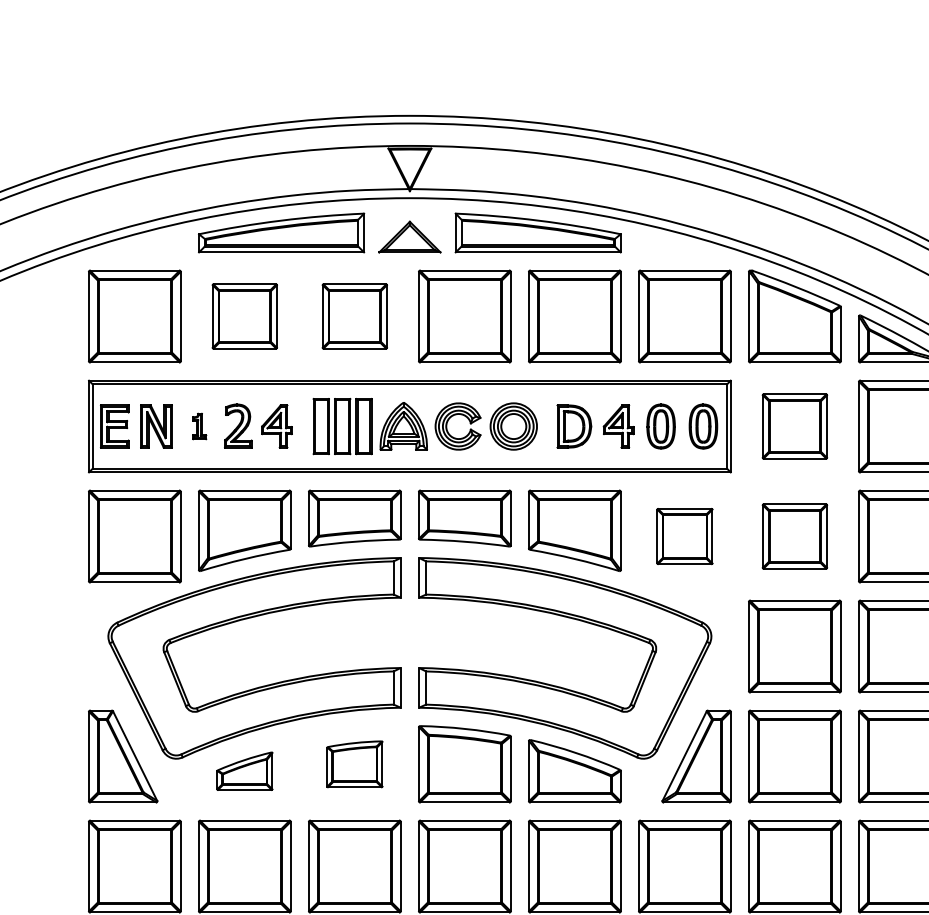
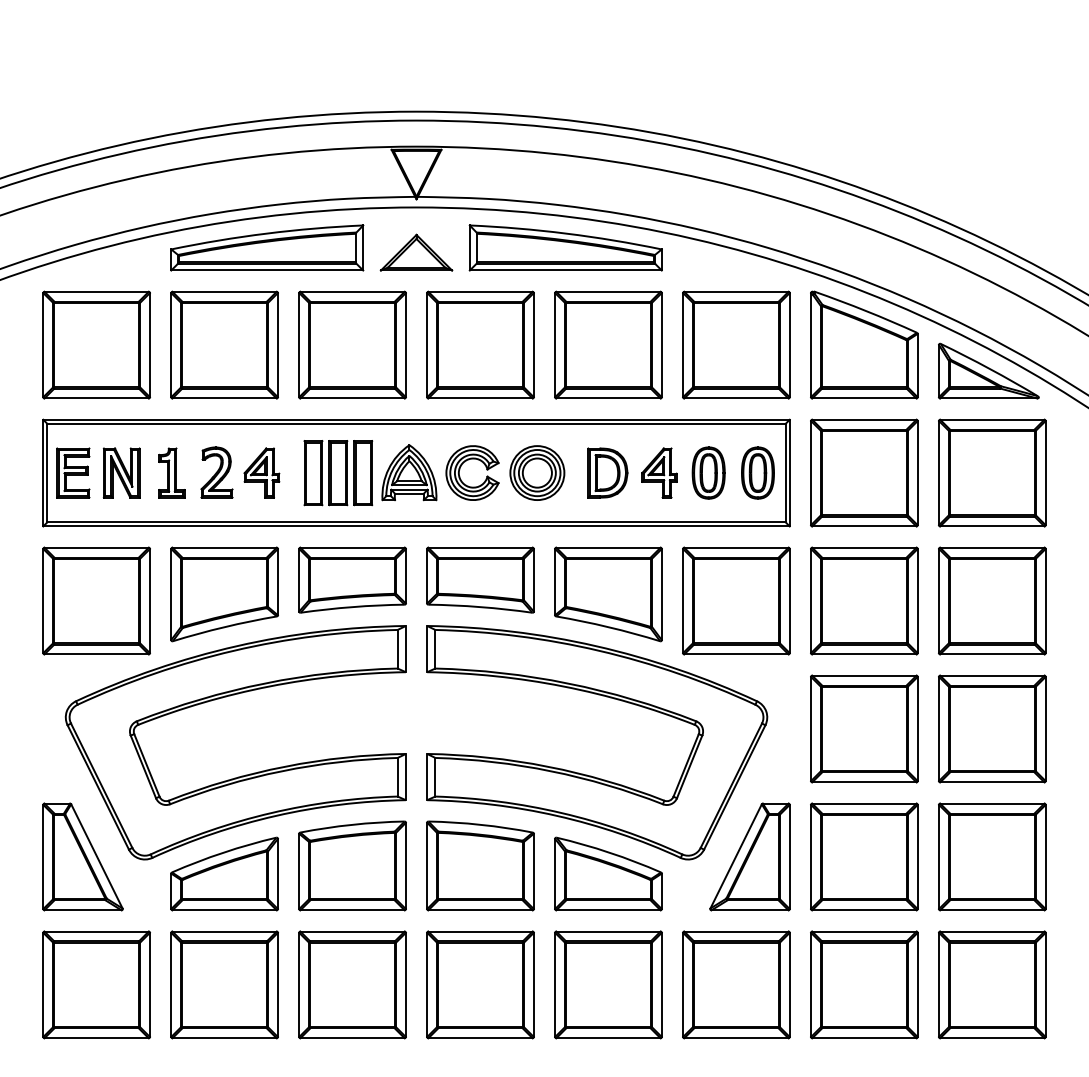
part: (244, 315) -> (224, 344), size x1.43
part: (354, 315) -> (352, 344), size x1.43
part: (199, 426) -> (171, 472), size x1.67
part: (795, 426) -> (864, 472), size x1.43
part: (684, 536) -> (736, 600), size x1.67
part: (795, 536) -> (864, 600), size x1.43
part: (354, 763) -> (352, 865), size x1.67
part: (244, 770) -> (224, 873), size x1.67

